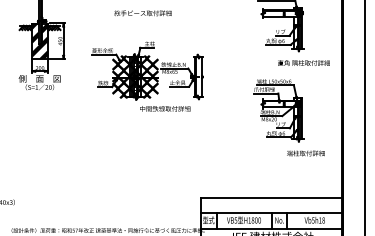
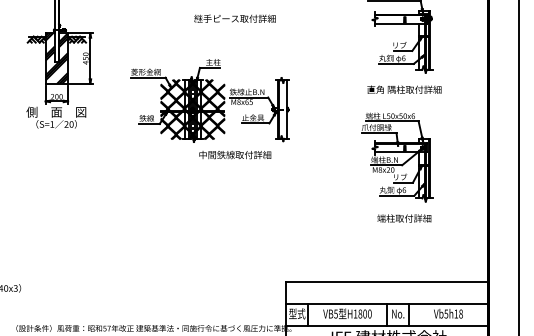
text: (142, 13) -> (234, 19), moved
text: (303, 62) -> (403, 88), moved
text: (305, 153) -> (403, 218), moved

